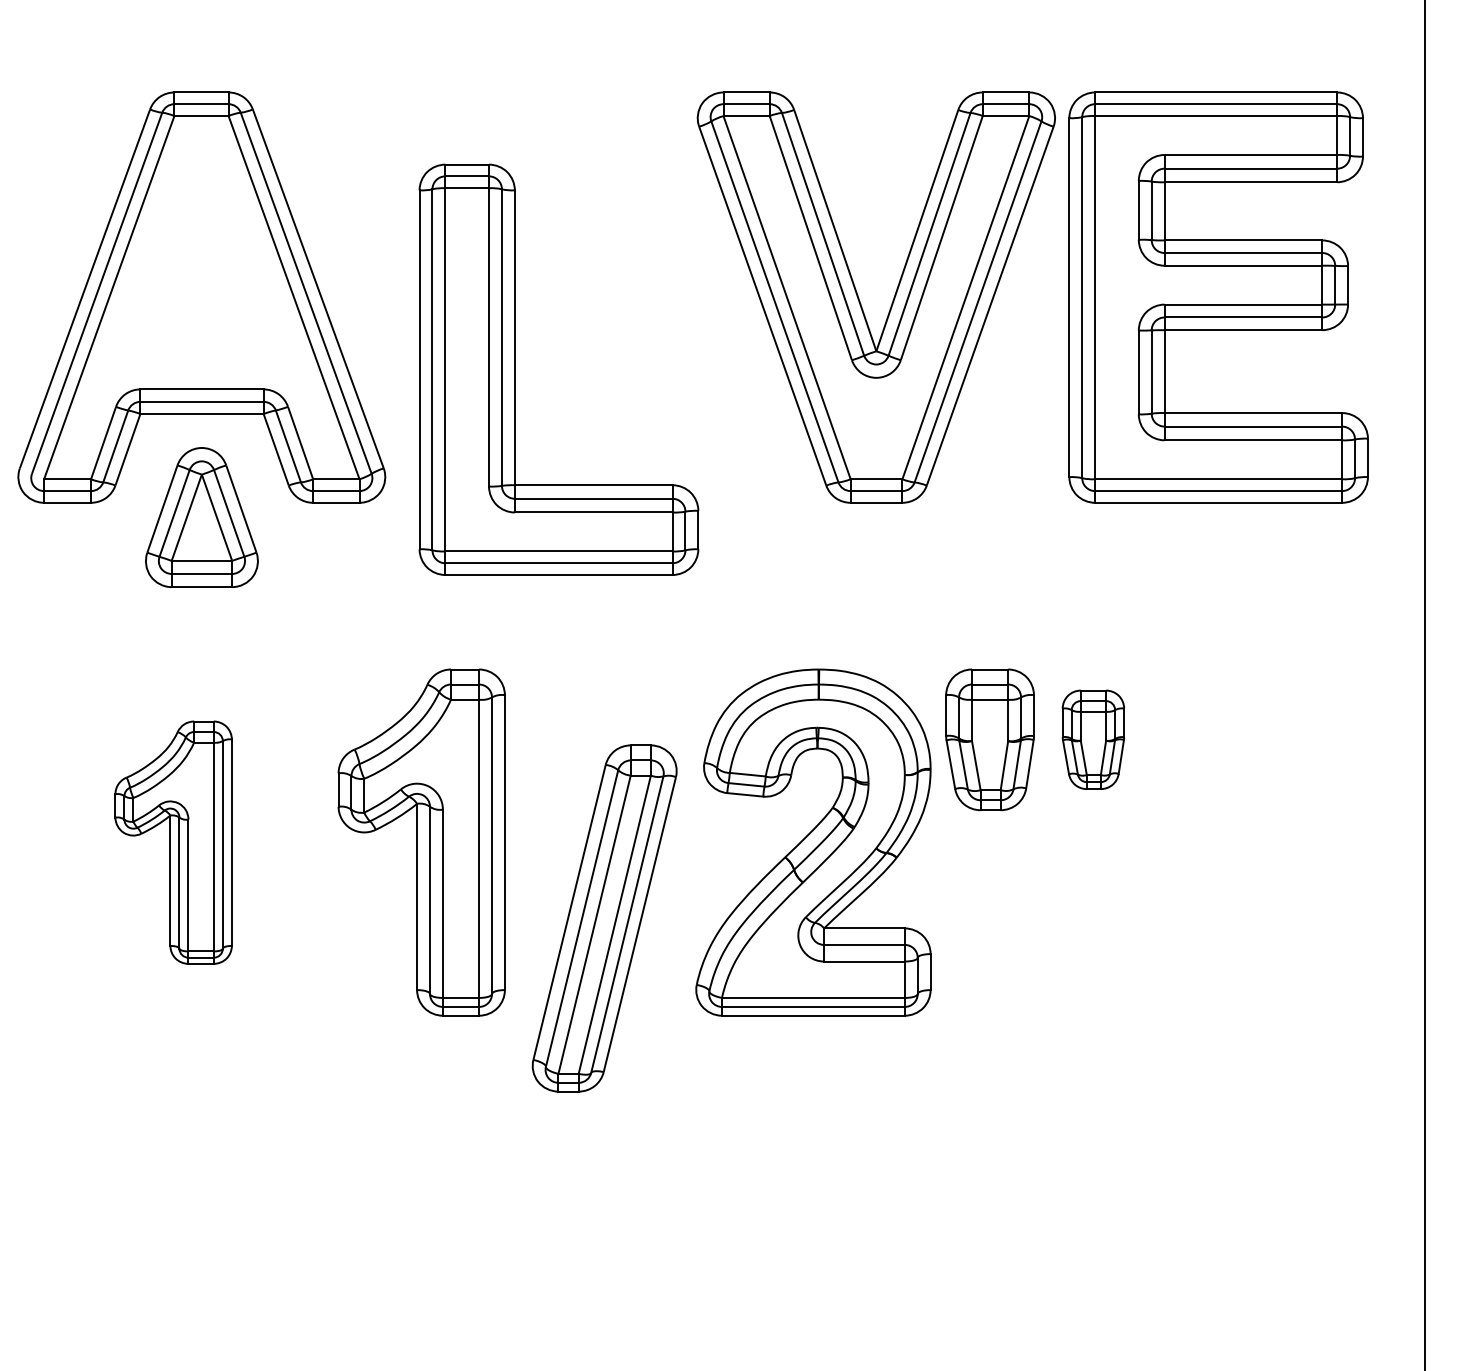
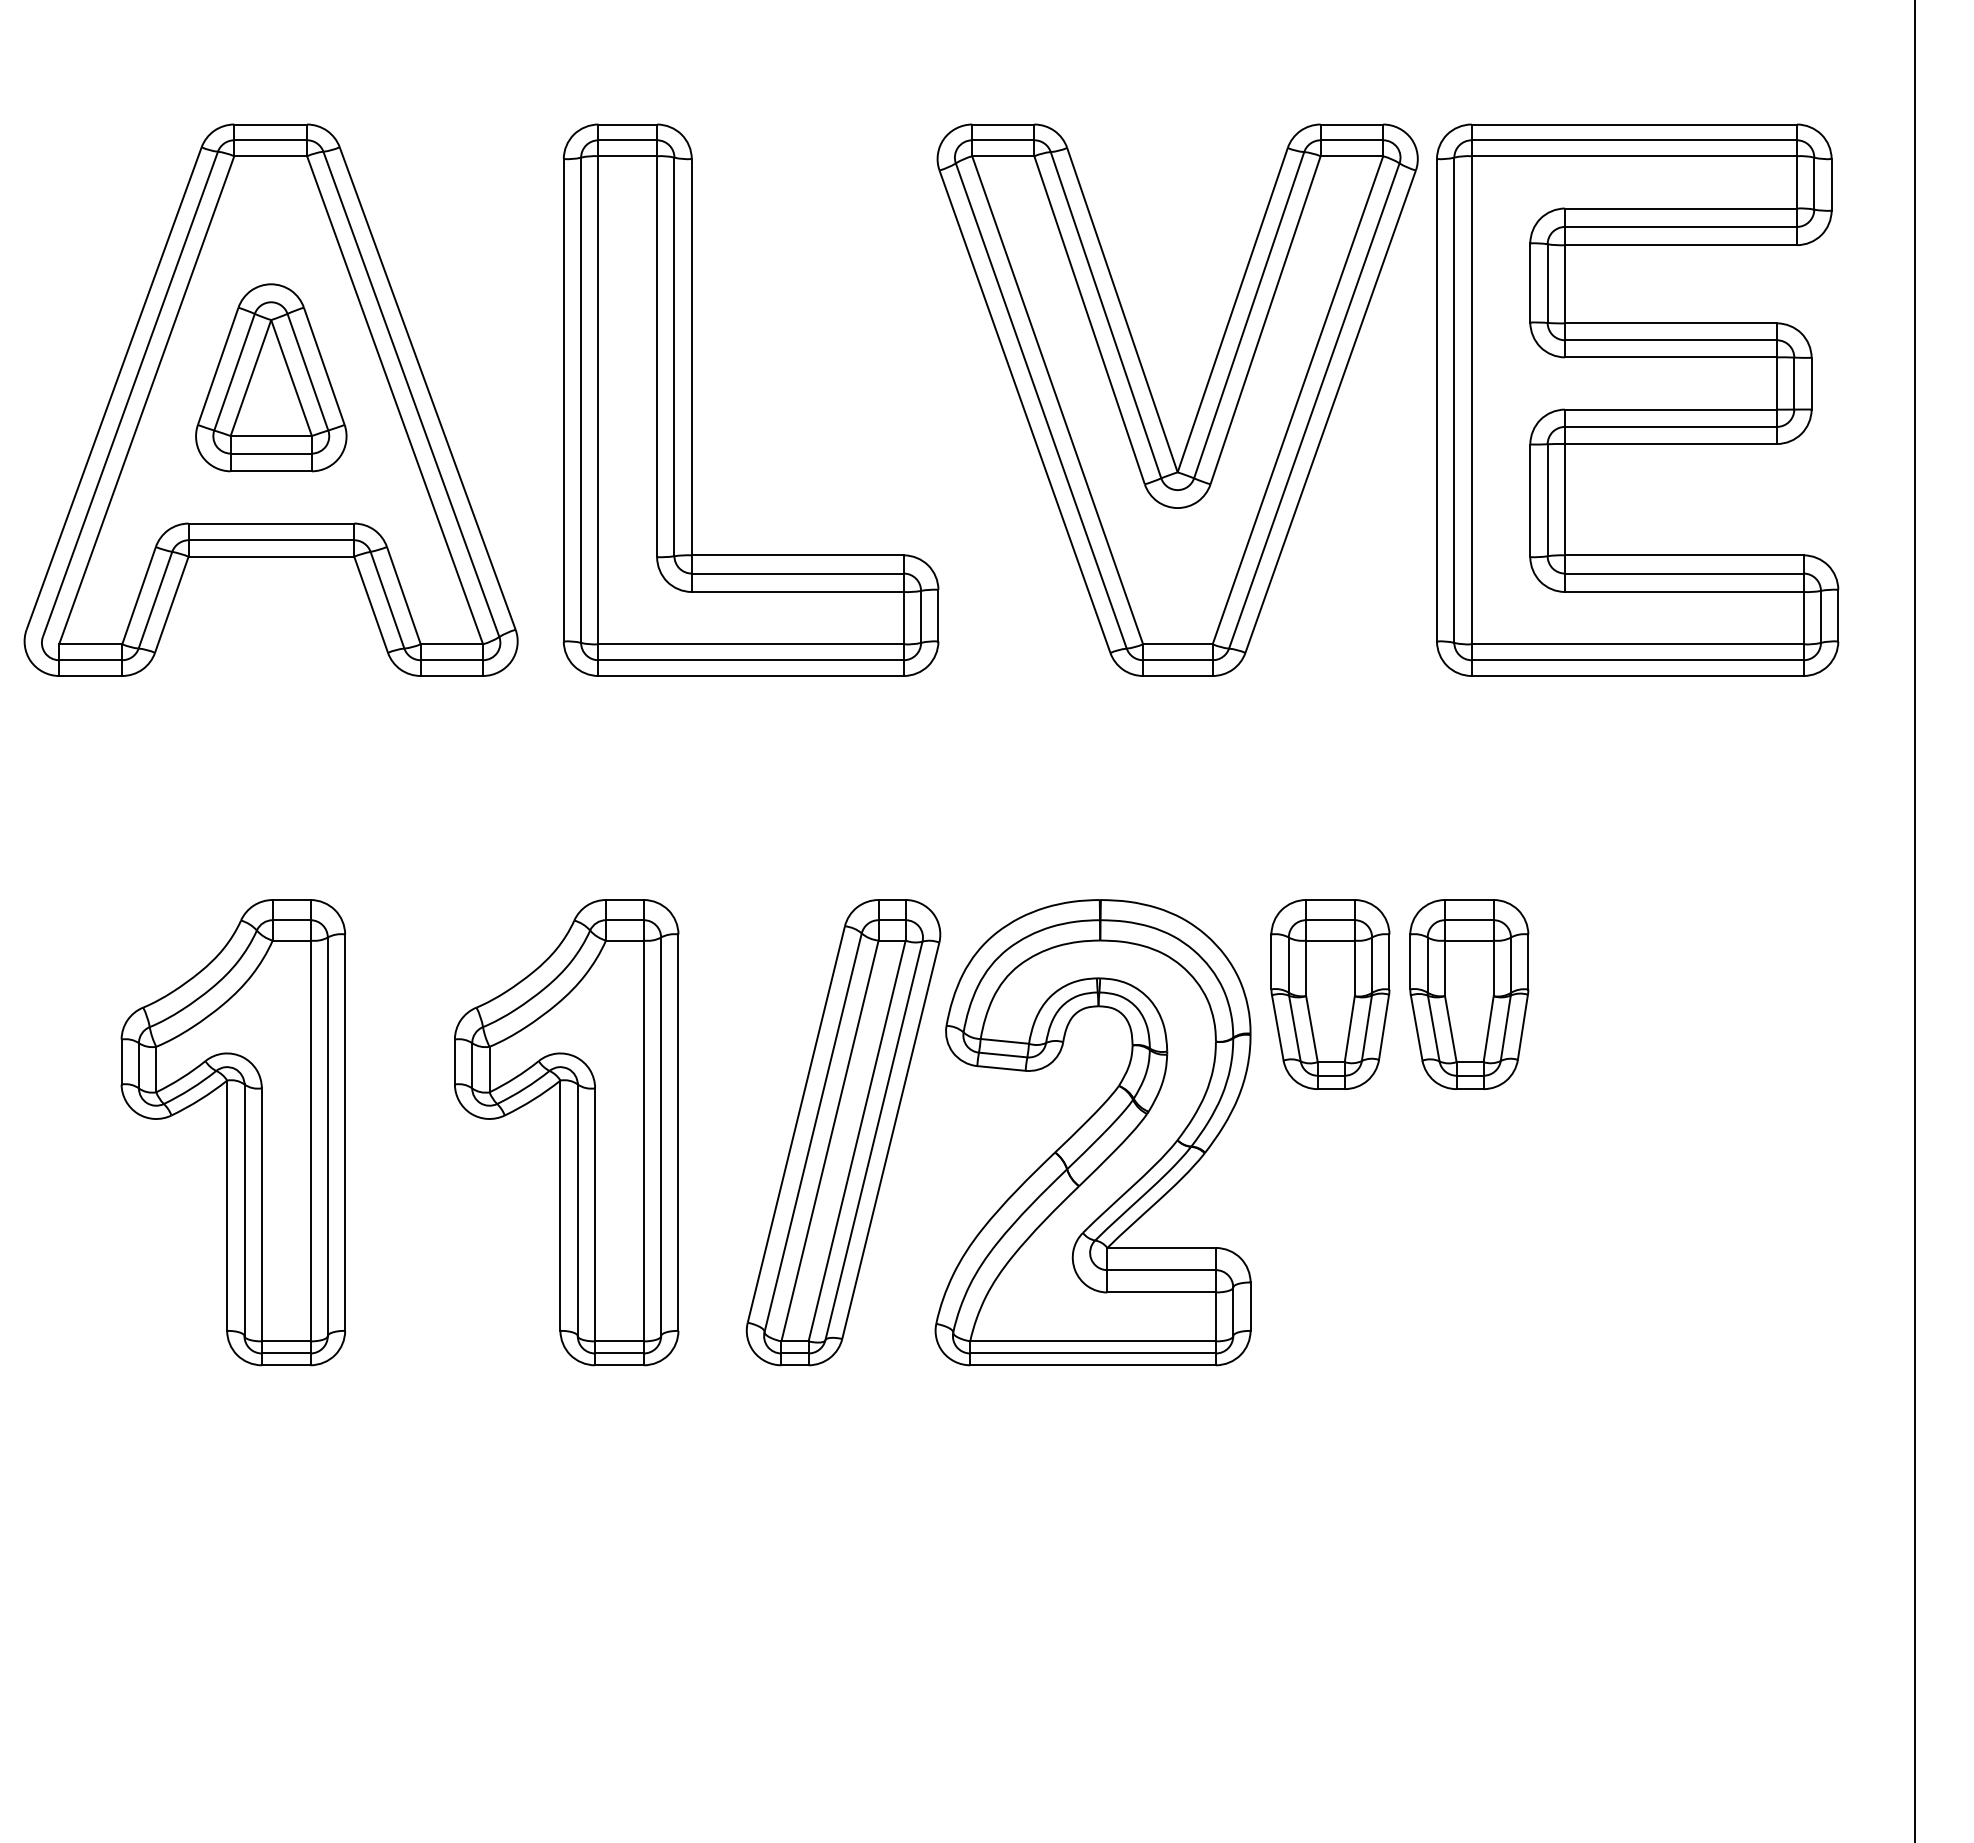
part: (515, 369) -> (692, 399), moved
part: (202, 517) -> (271, 377), moved
part: (1093, 739) -> (1469, 994), size x1.43
part: (173, 842) -> (232, 1132), size x1.43
part: (604, 918) -> (843, 1132), moved

